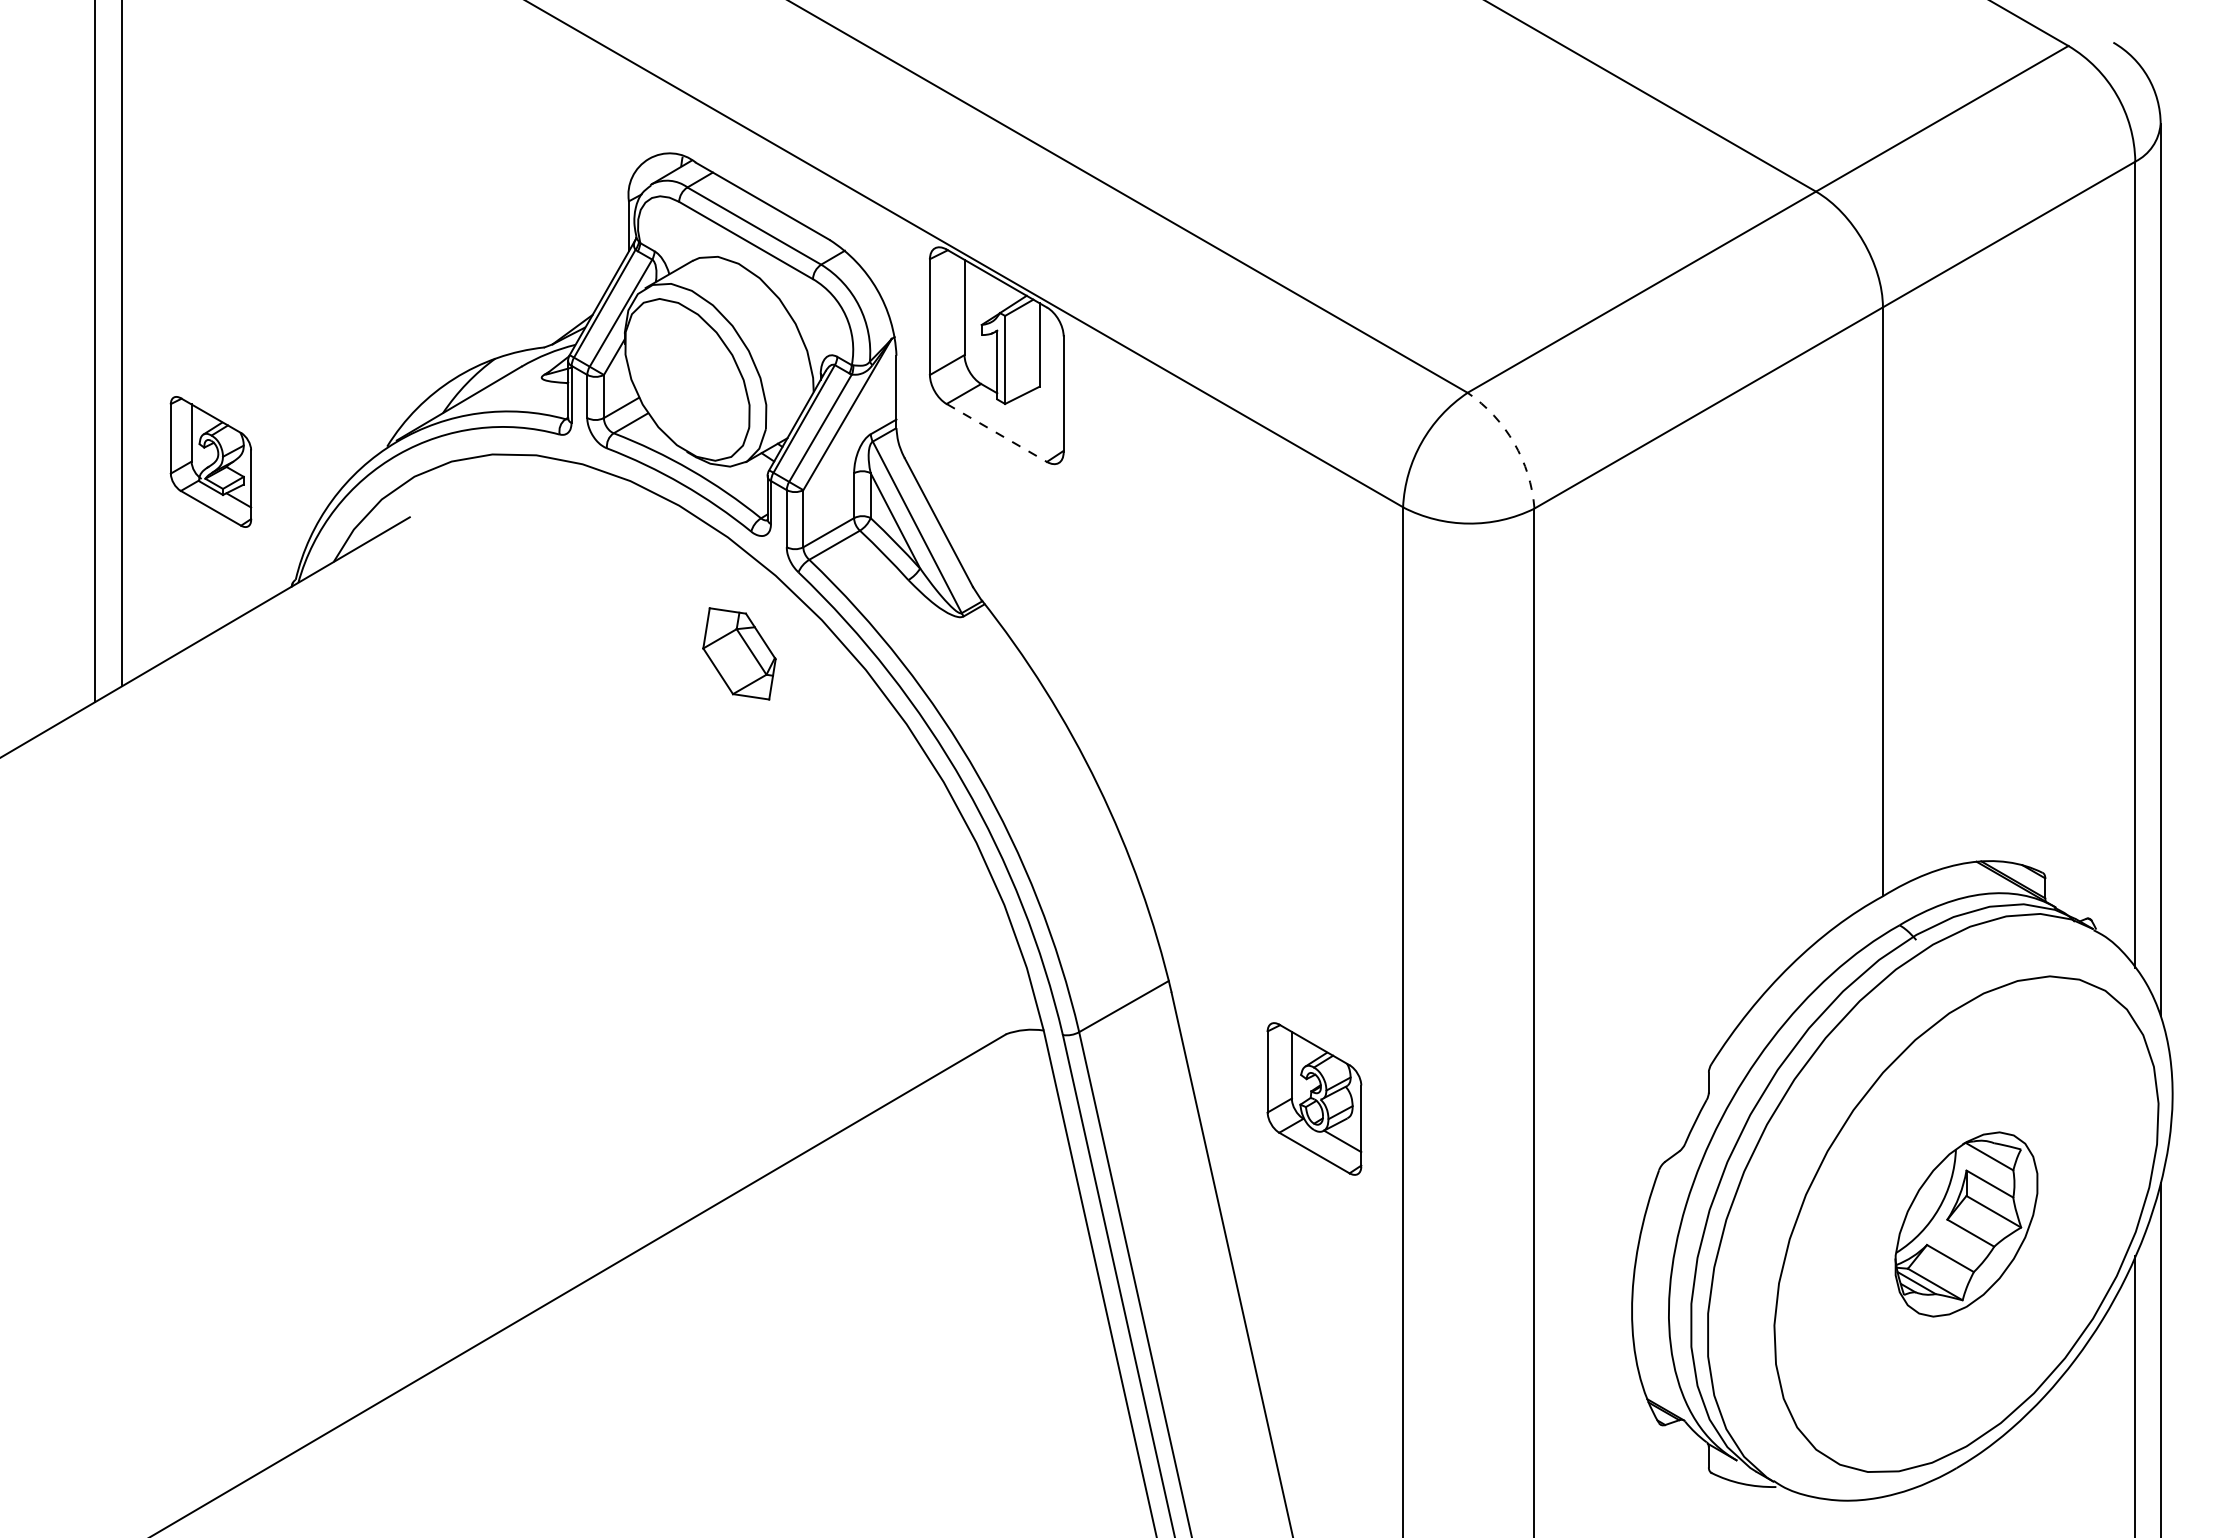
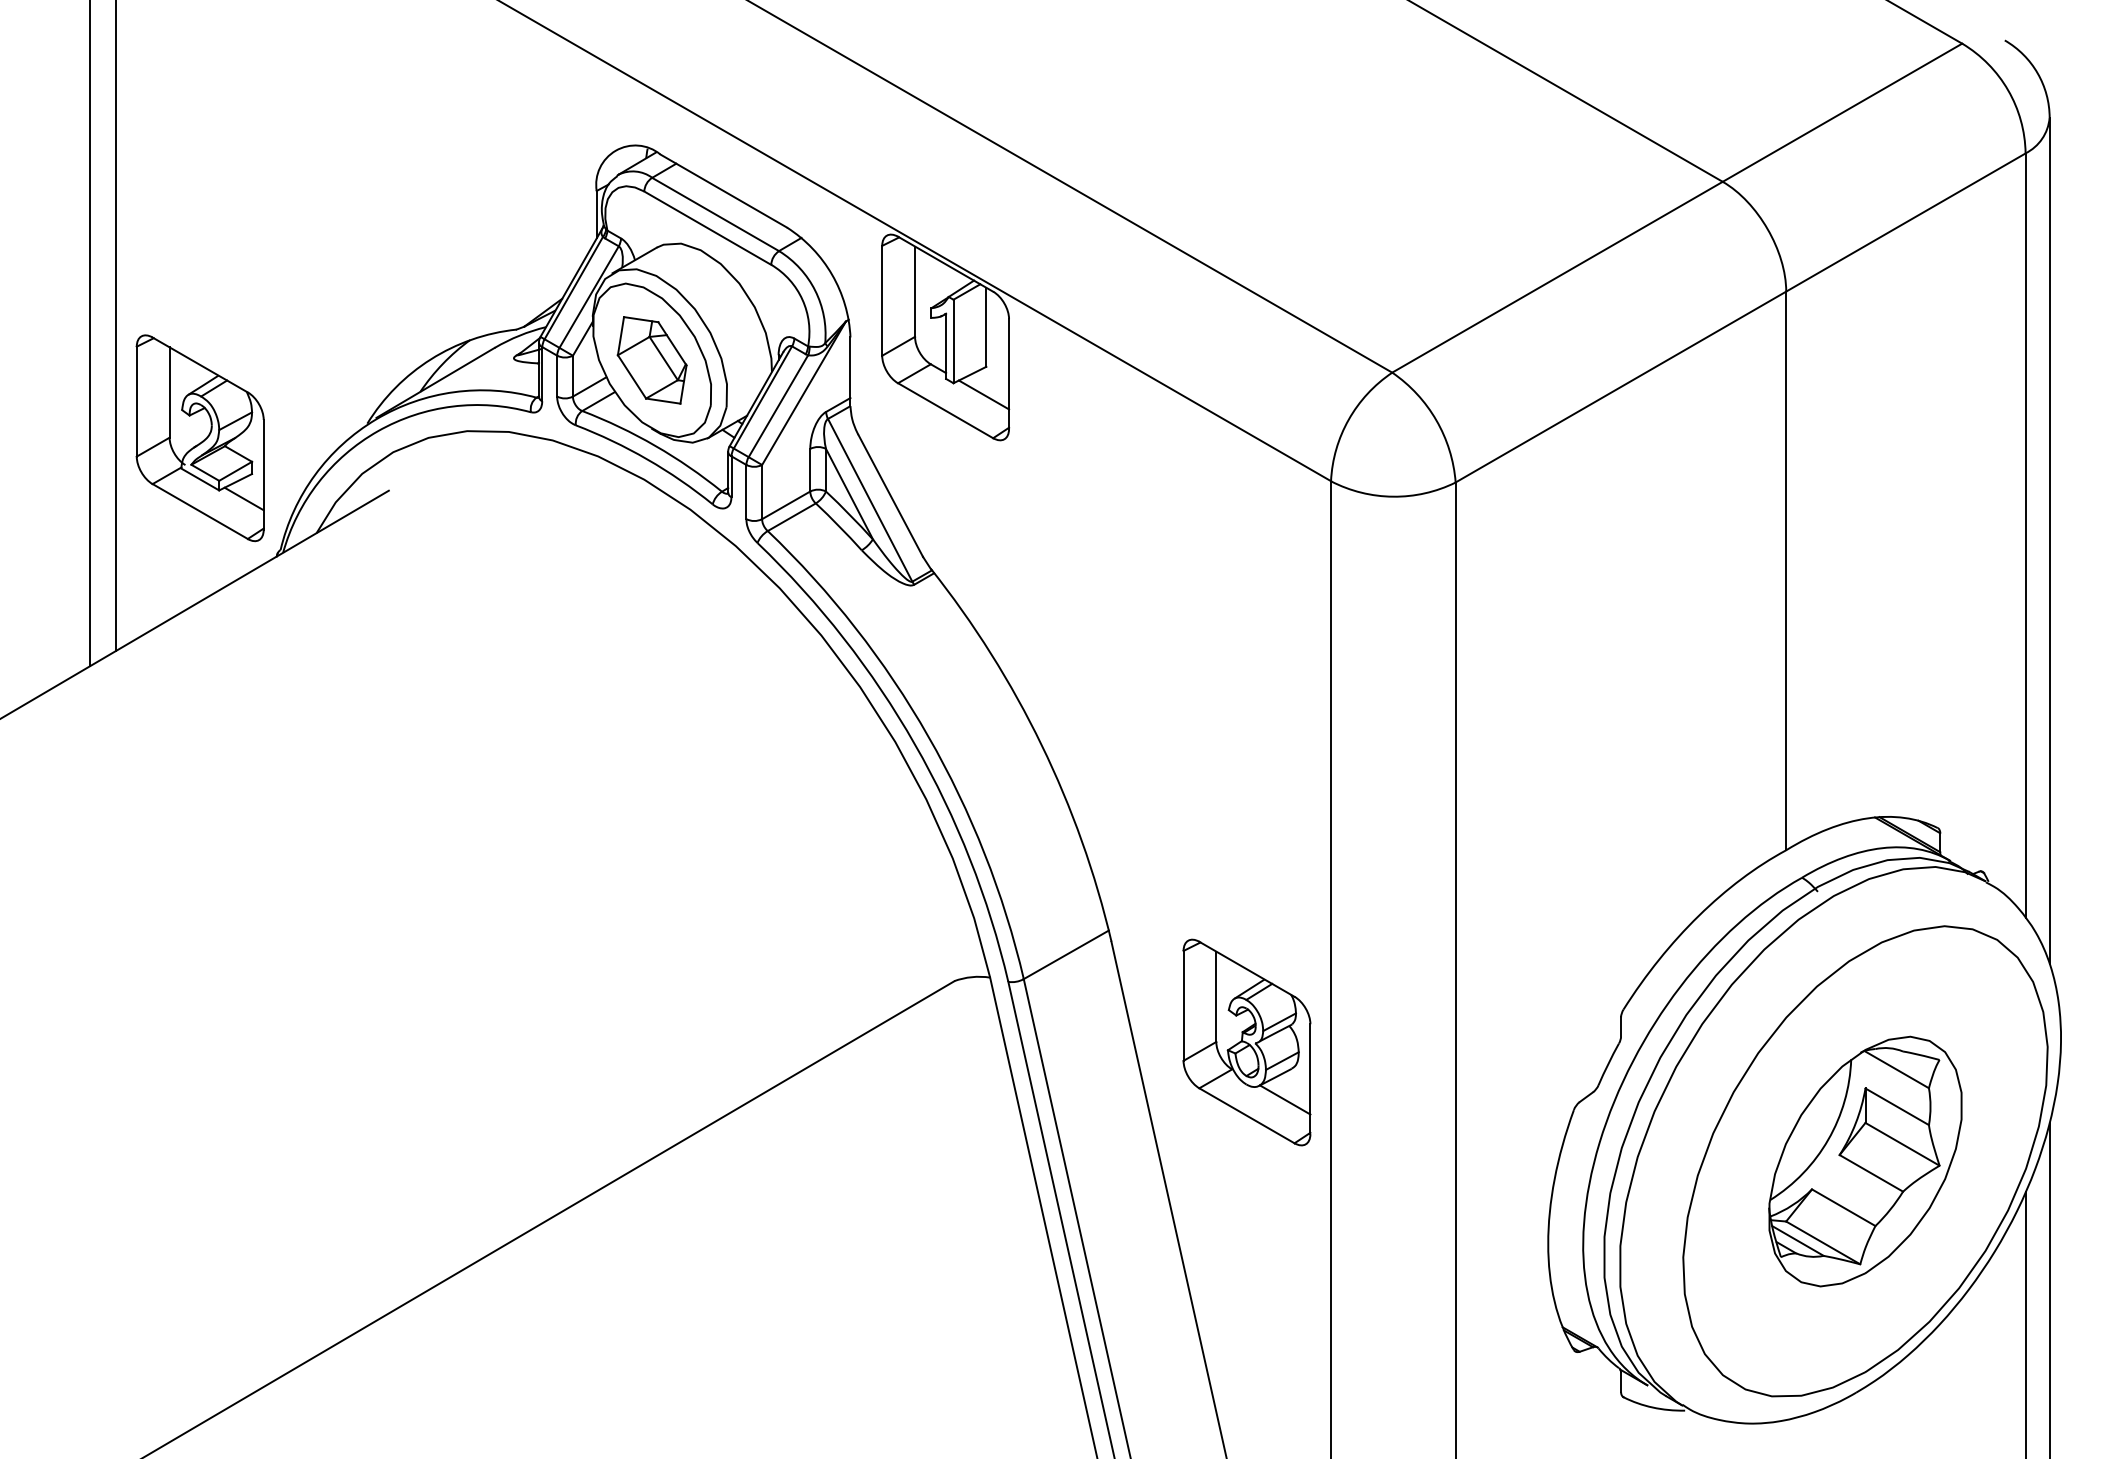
line: (1036, 416) -> (983, 395), added
line: (996, 432) -> (945, 410), dashed -> solid
arc: (1514, 443) -> (1436, 420), dashed -> solid
part: (210, 461) -> (199, 437), size x1.67
part: (739, 653) -> (652, 360), moved
part: (1314, 1098) -> (1247, 1042), size x1.43
part: (1966, 1224) -> (1865, 1161), size x1.43

